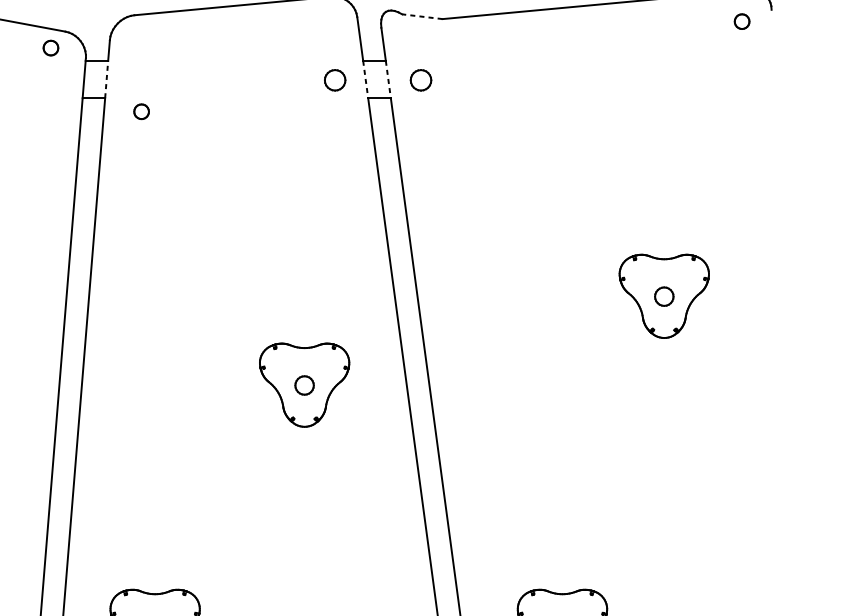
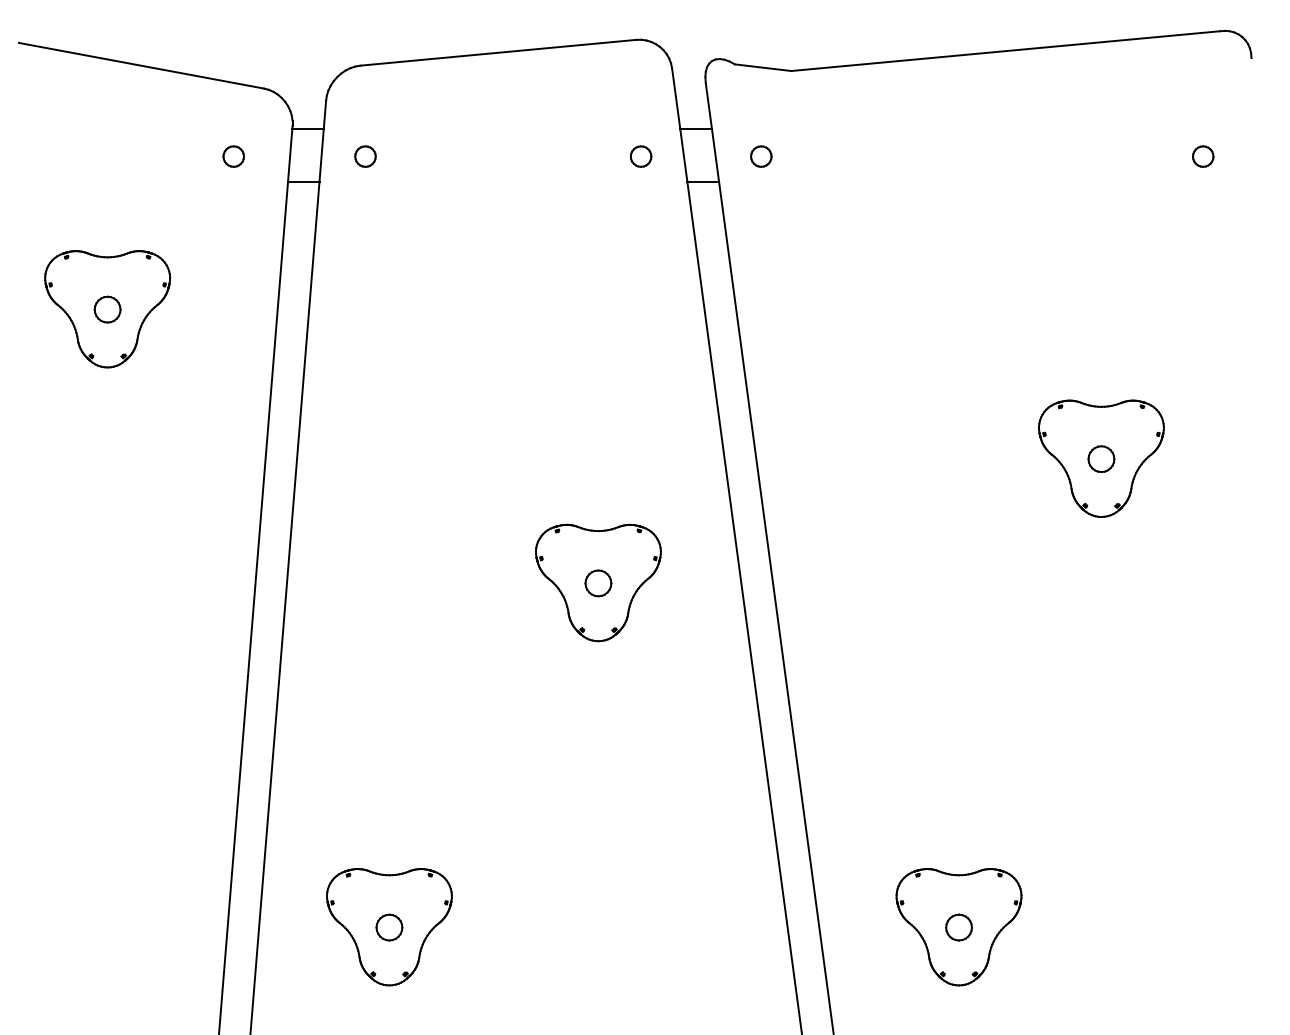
line: (421, 16) -> (762, 67), dashed -> solid
part: (742, 21) -> (1203, 156), moved
part: (50, 48) -> (233, 156), moved
line: (106, 79) -> (321, 155), dashed -> solid
part: (334, 80) -> (640, 156), size x0.71
line: (365, 80) -> (683, 156), dashed -> solid
line: (388, 80) -> (715, 156), dashed -> solid
part: (421, 80) -> (761, 156), size x0.71
part: (141, 111) -> (365, 156), moved

